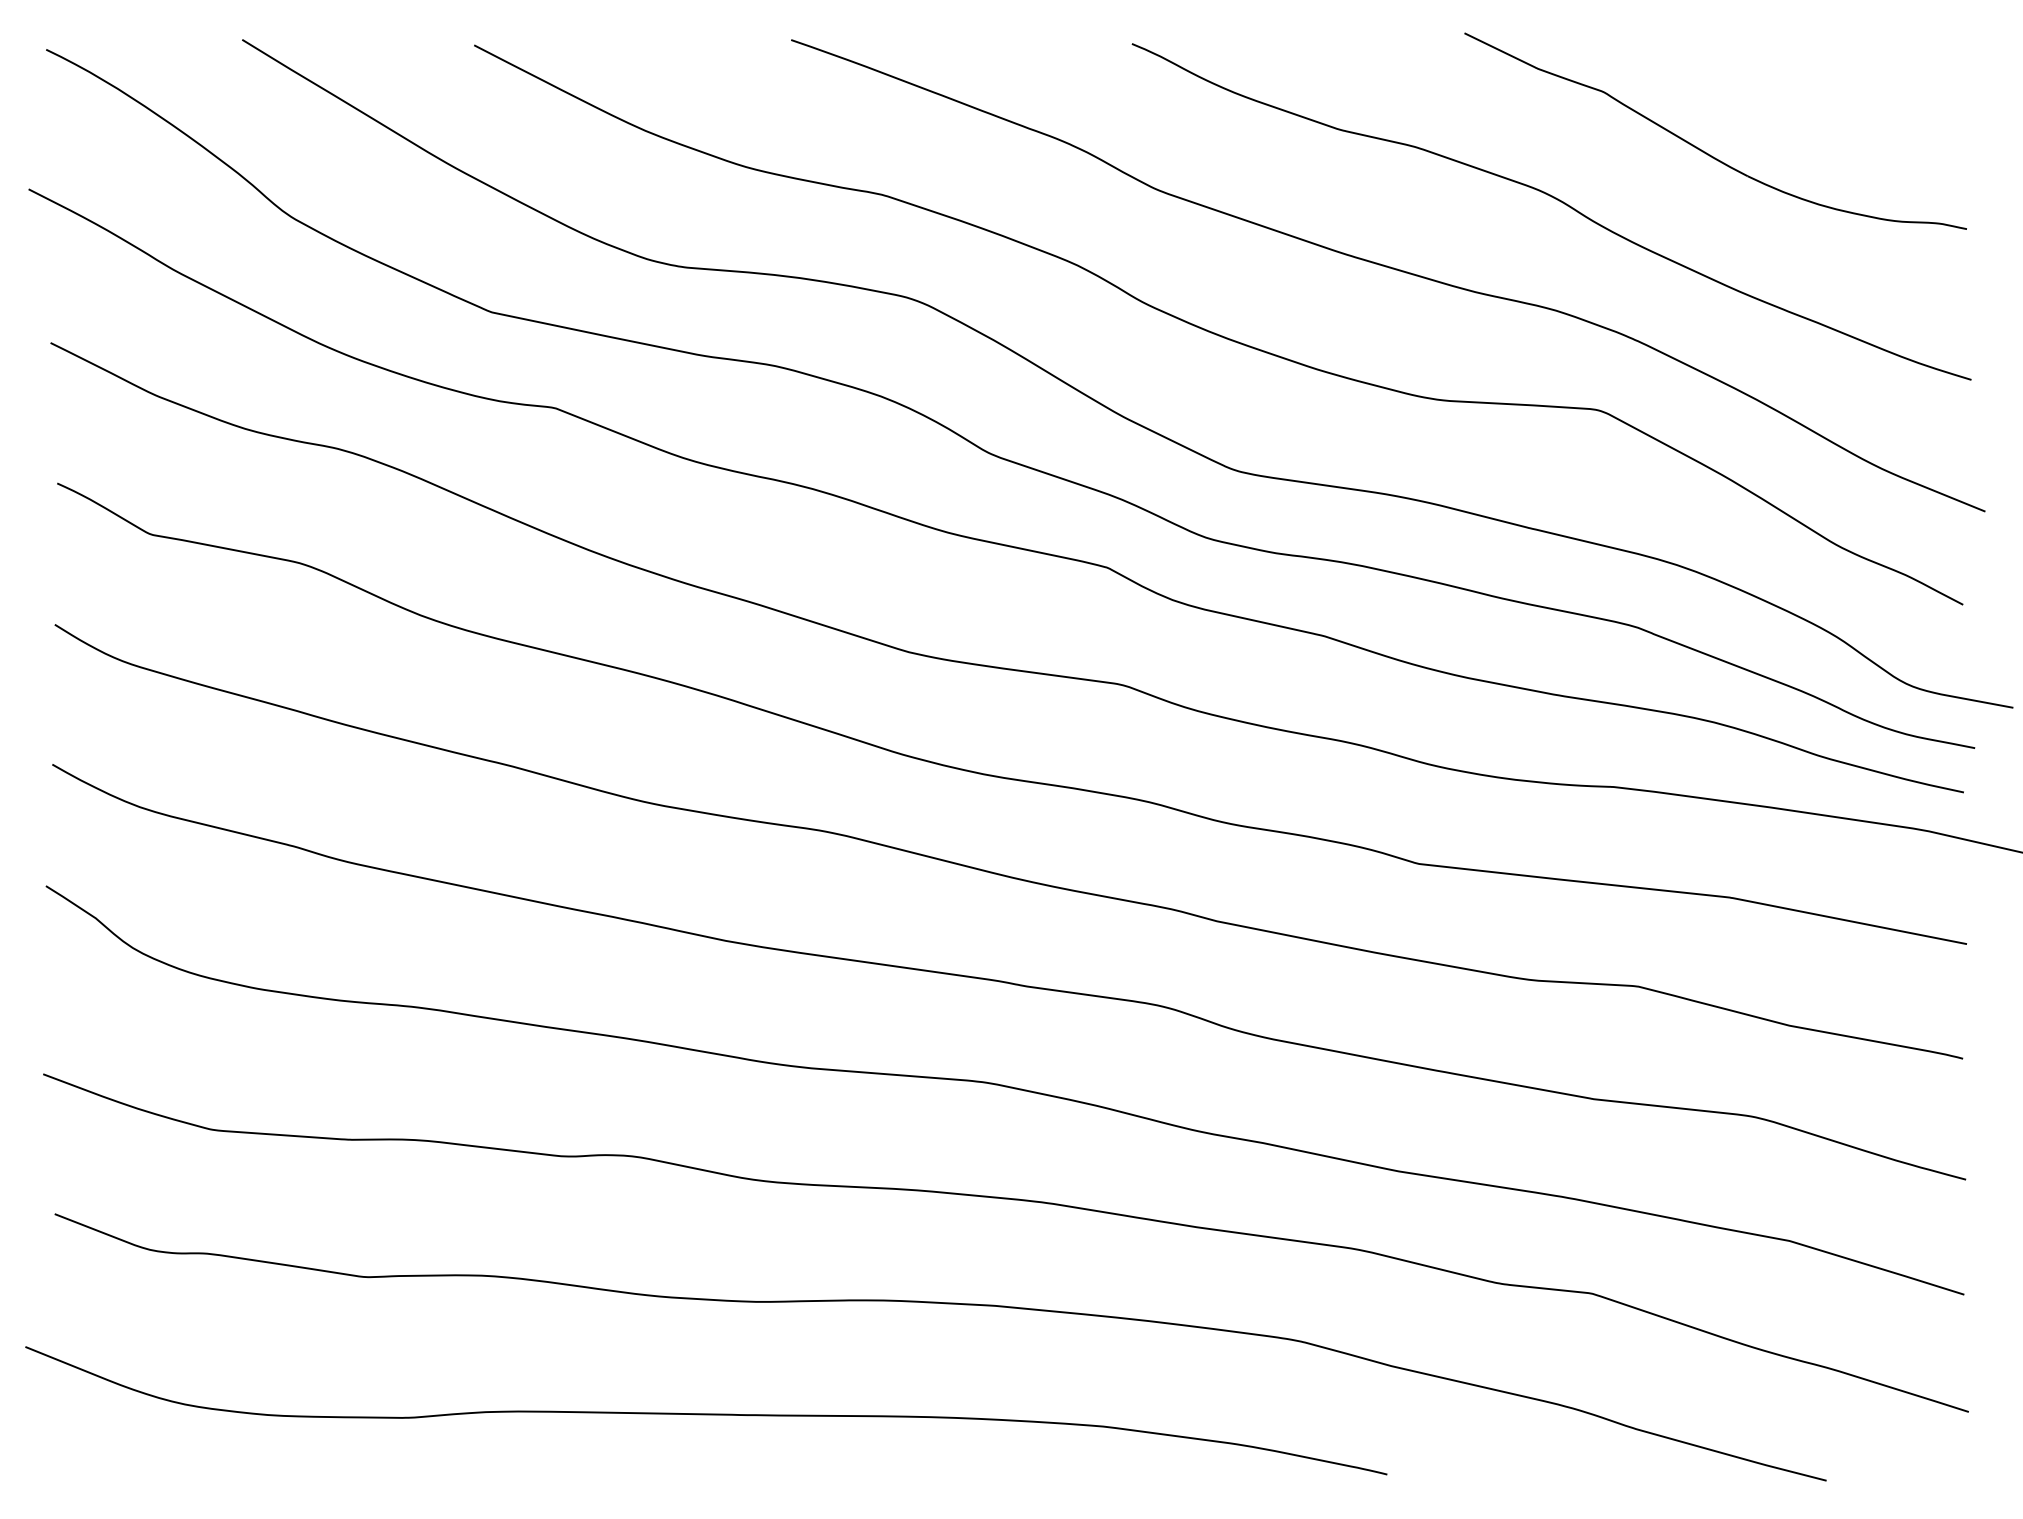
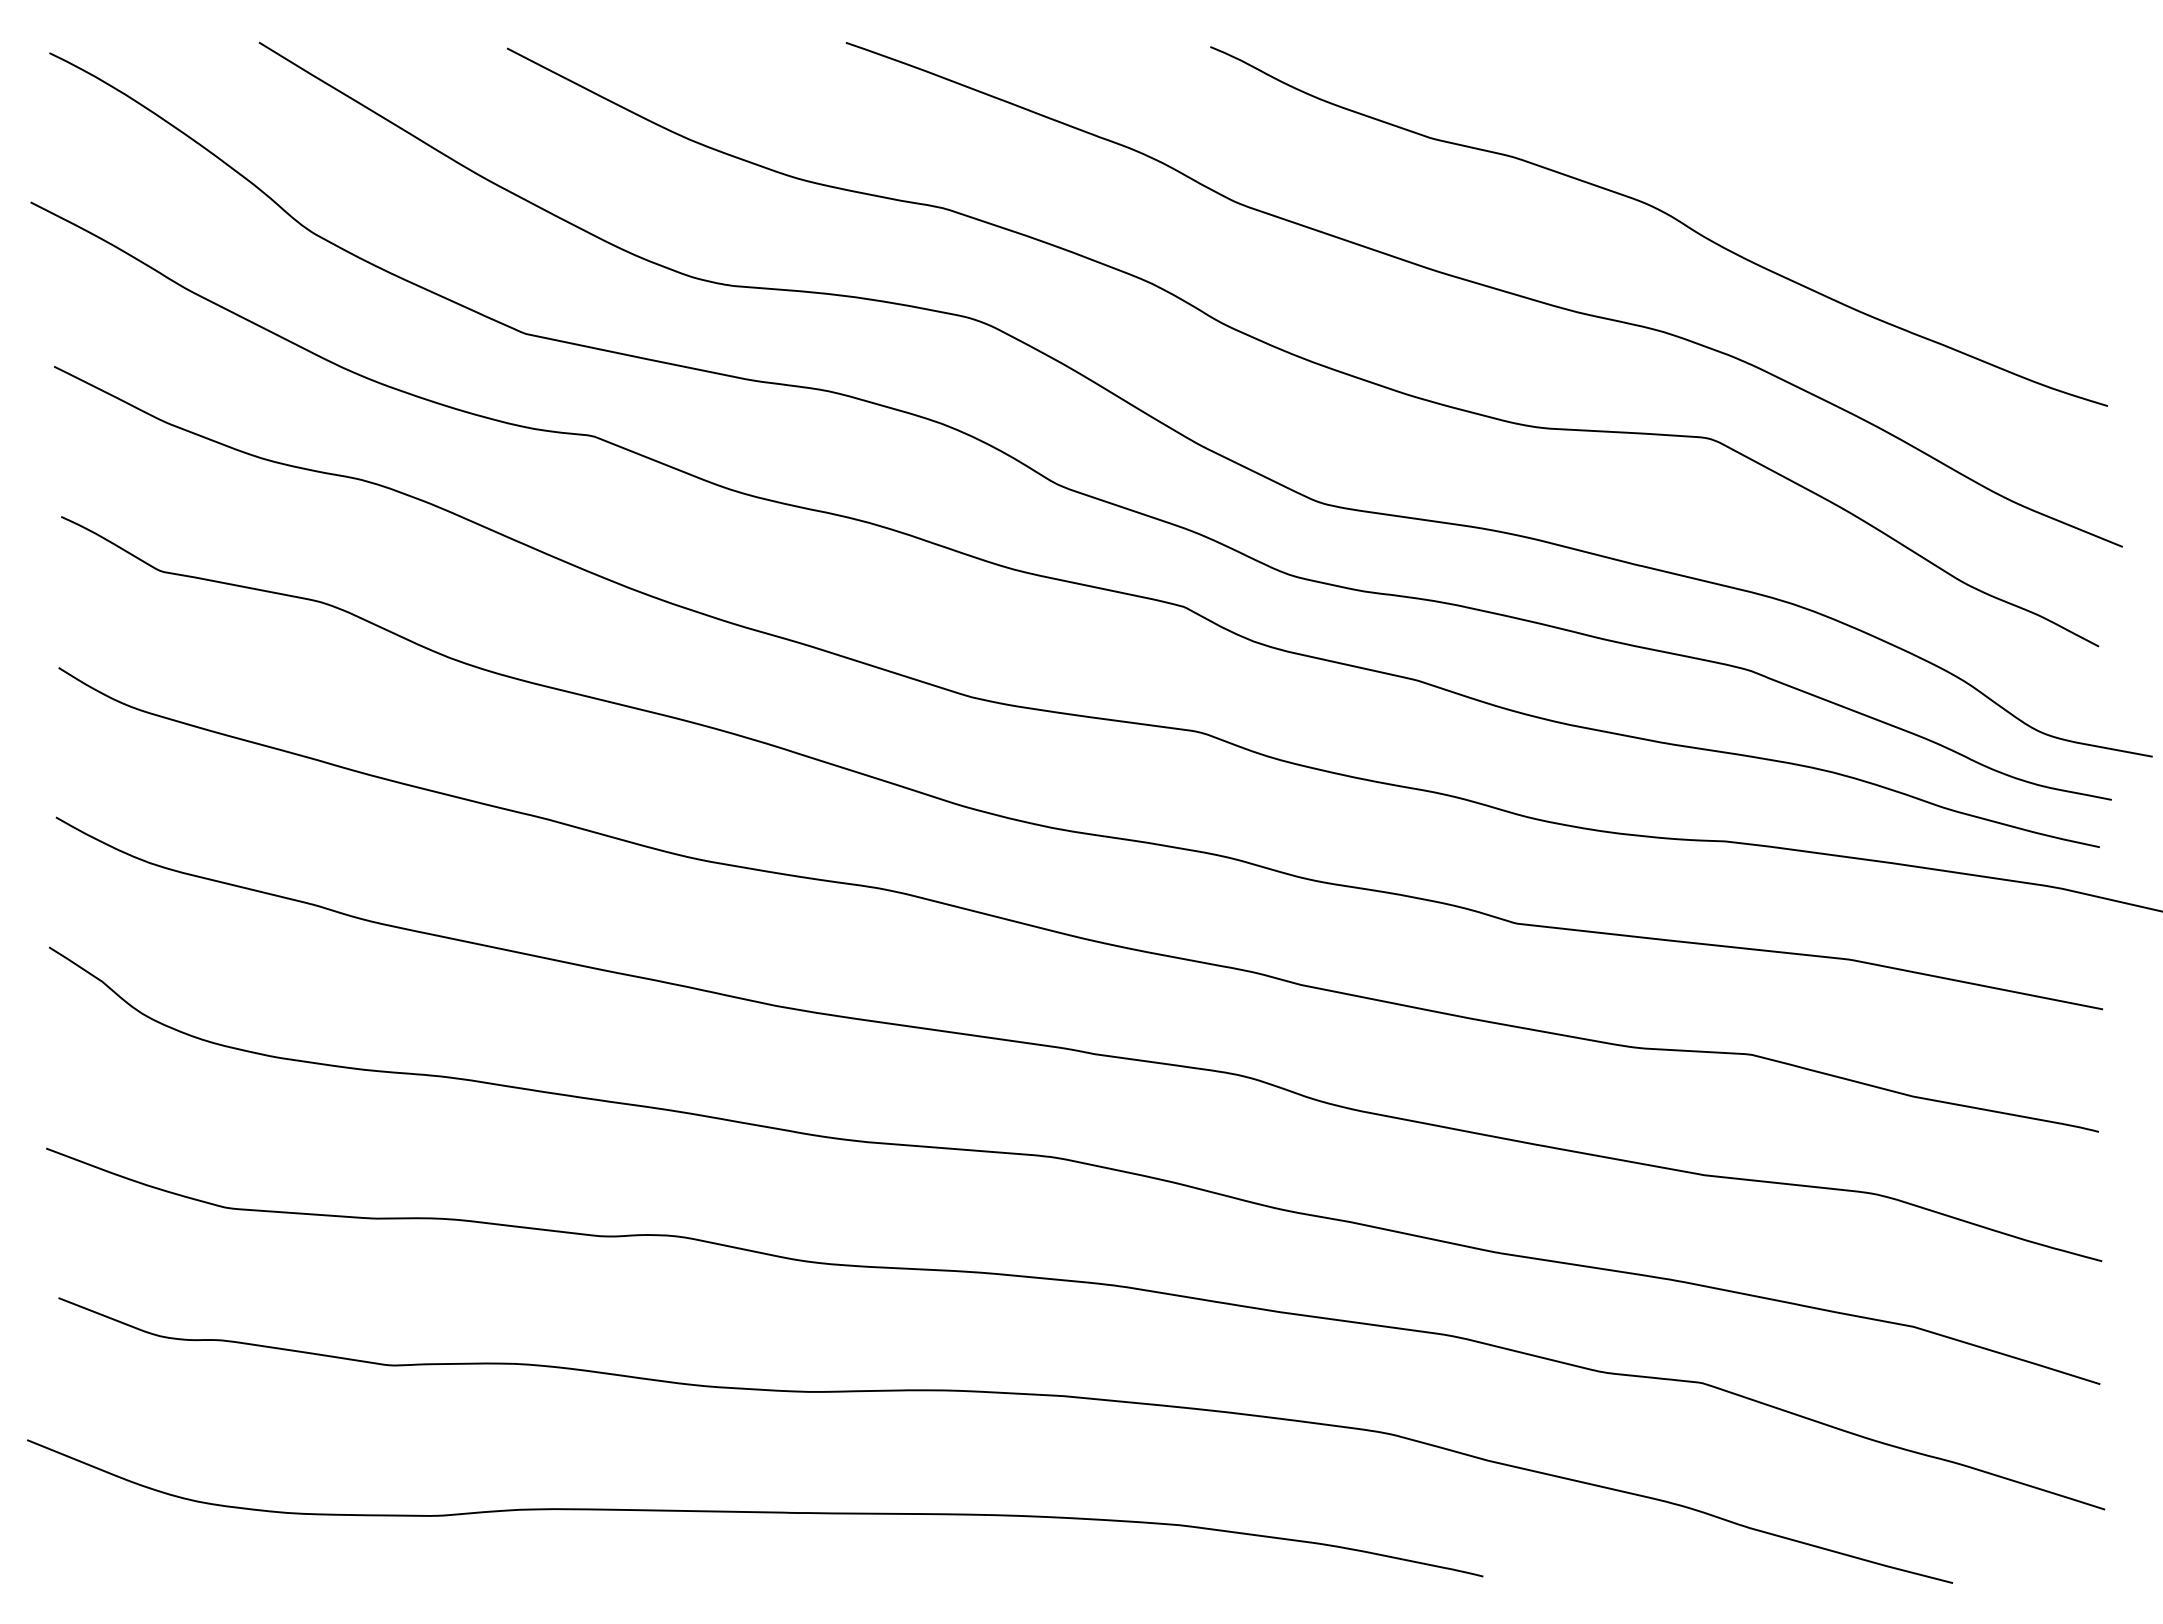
part: (1705, 151) -> (1823, 161), removed

